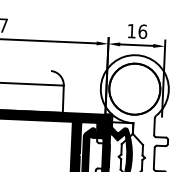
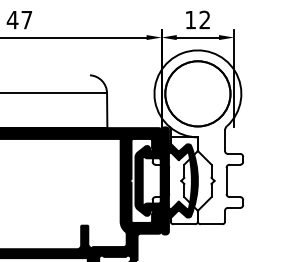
text: (142, 31) -> (204, 19), 16 -> 12

